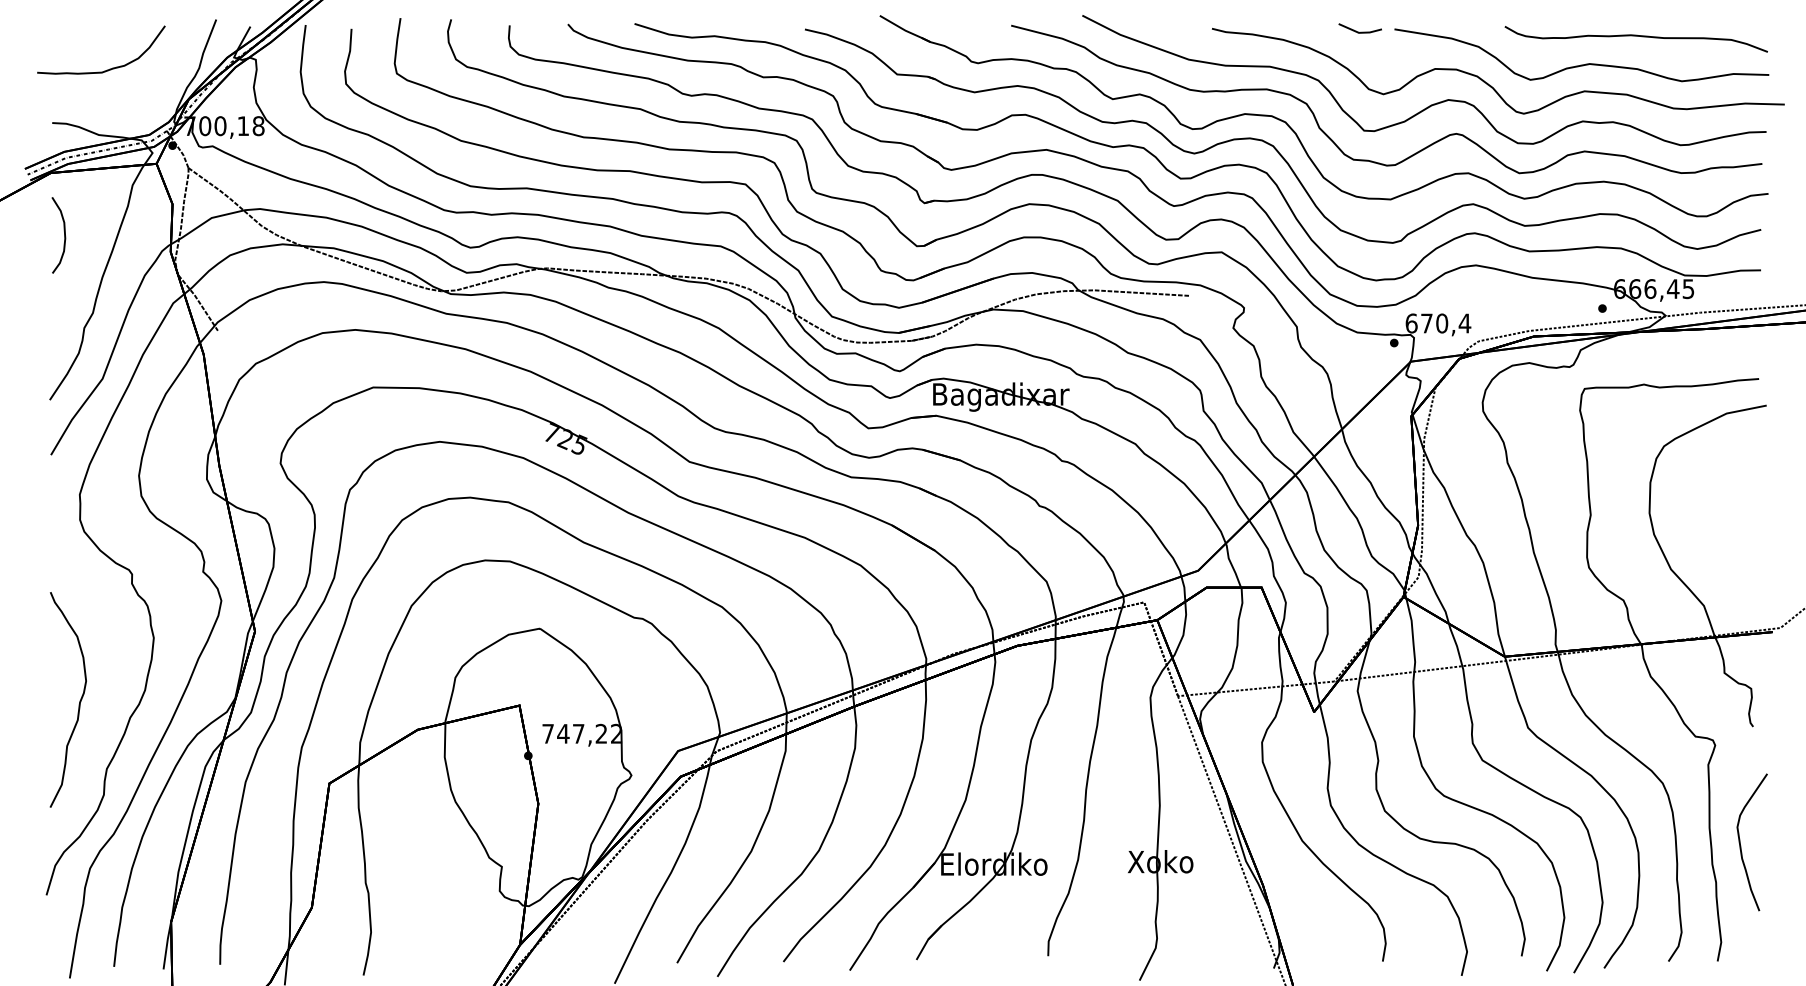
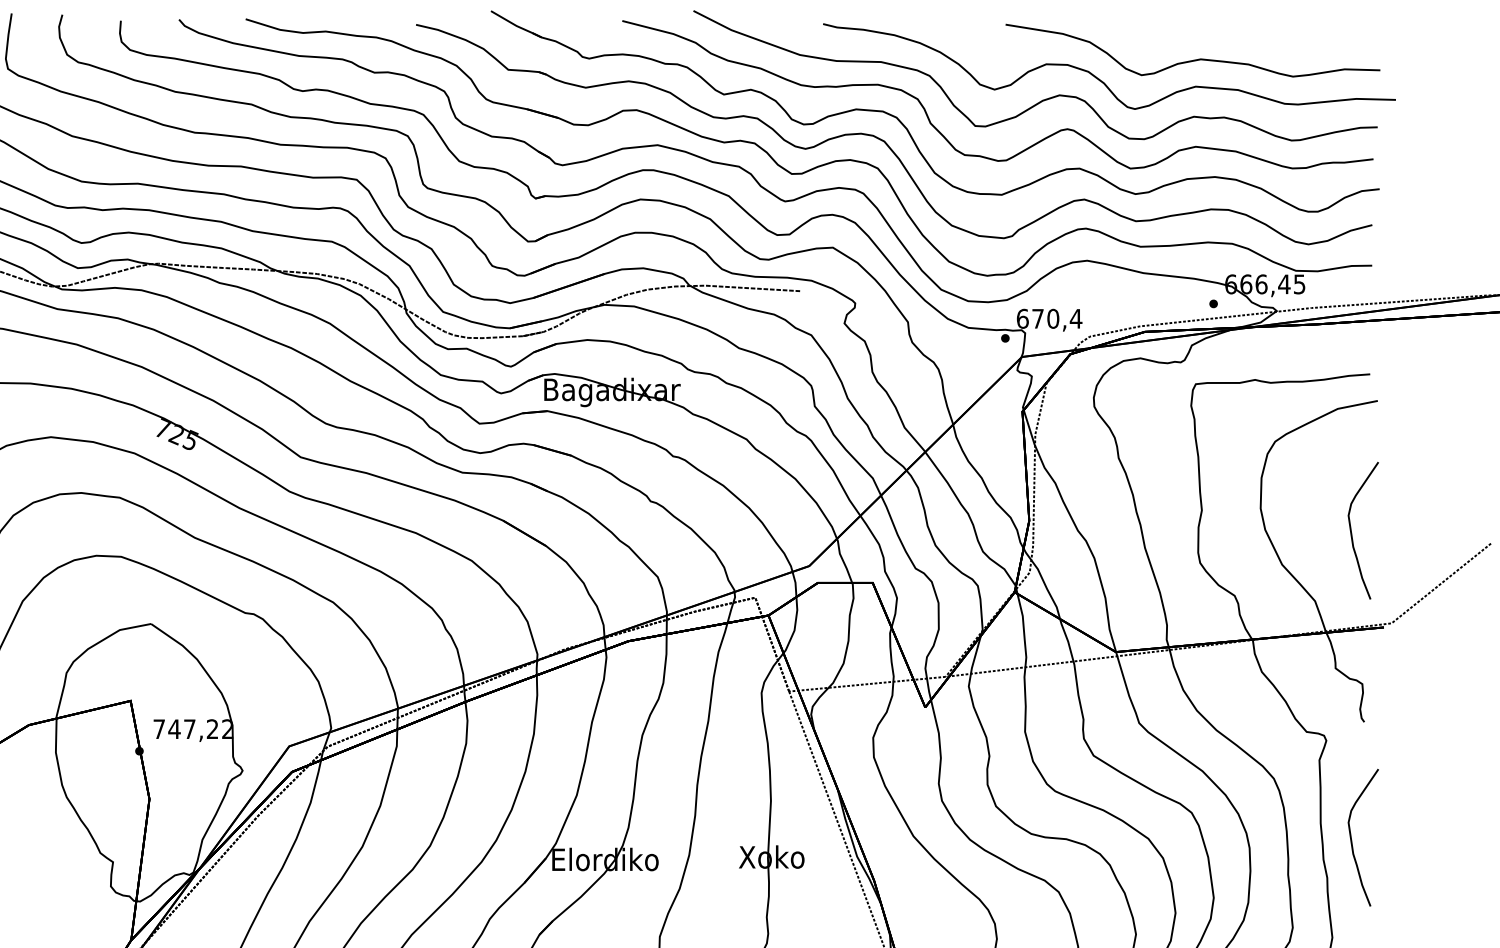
line: (1358, 31) -> (969, 26), removed
curve: (1635, 36) -> (1246, 31), removed
curve: (1741, 538) -> (1352, 533), added

